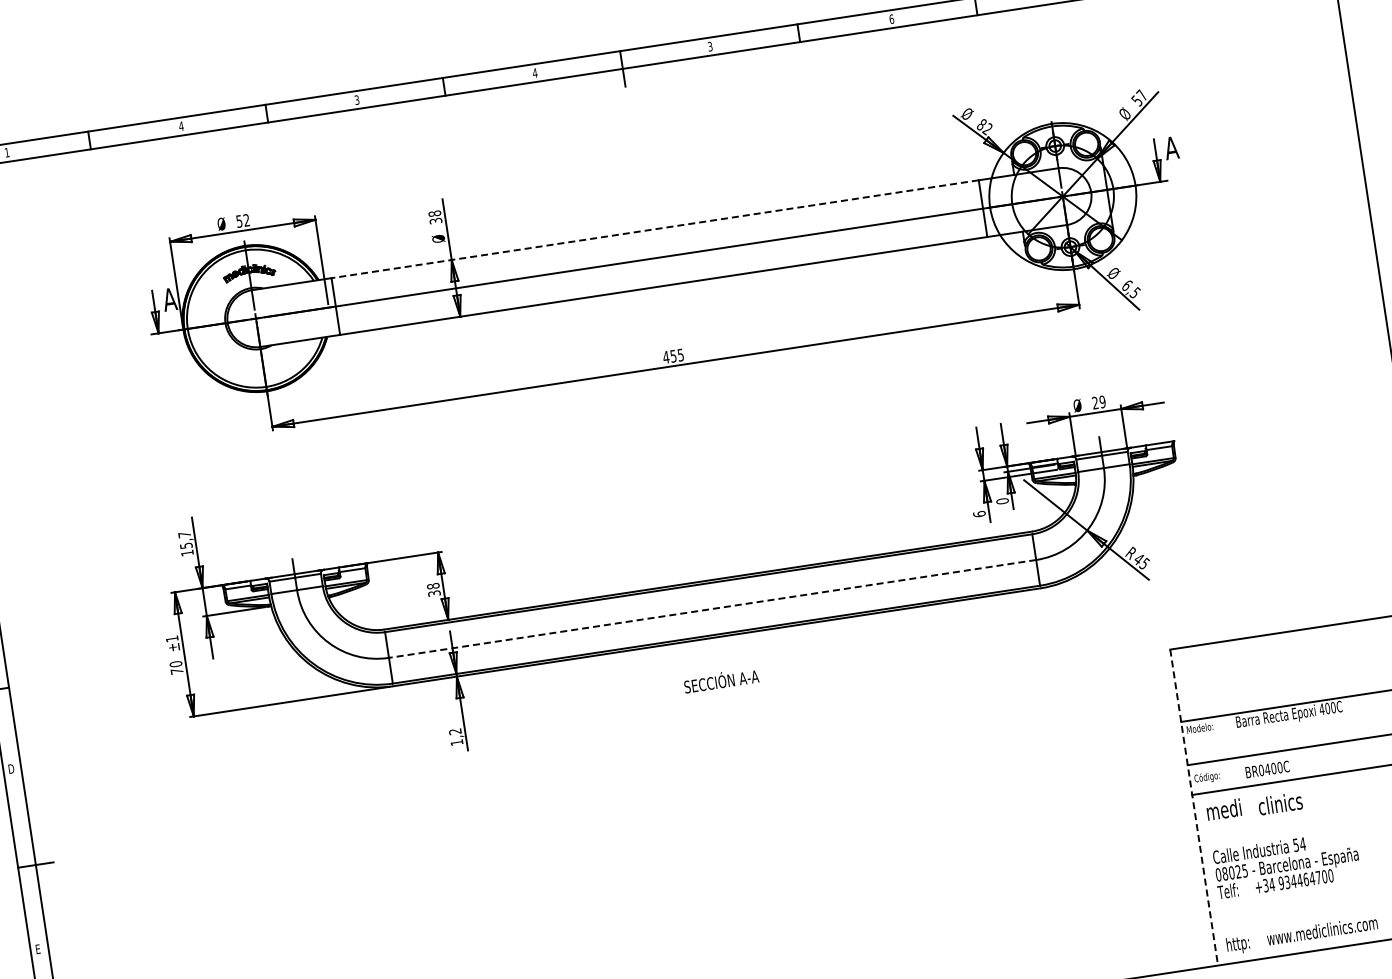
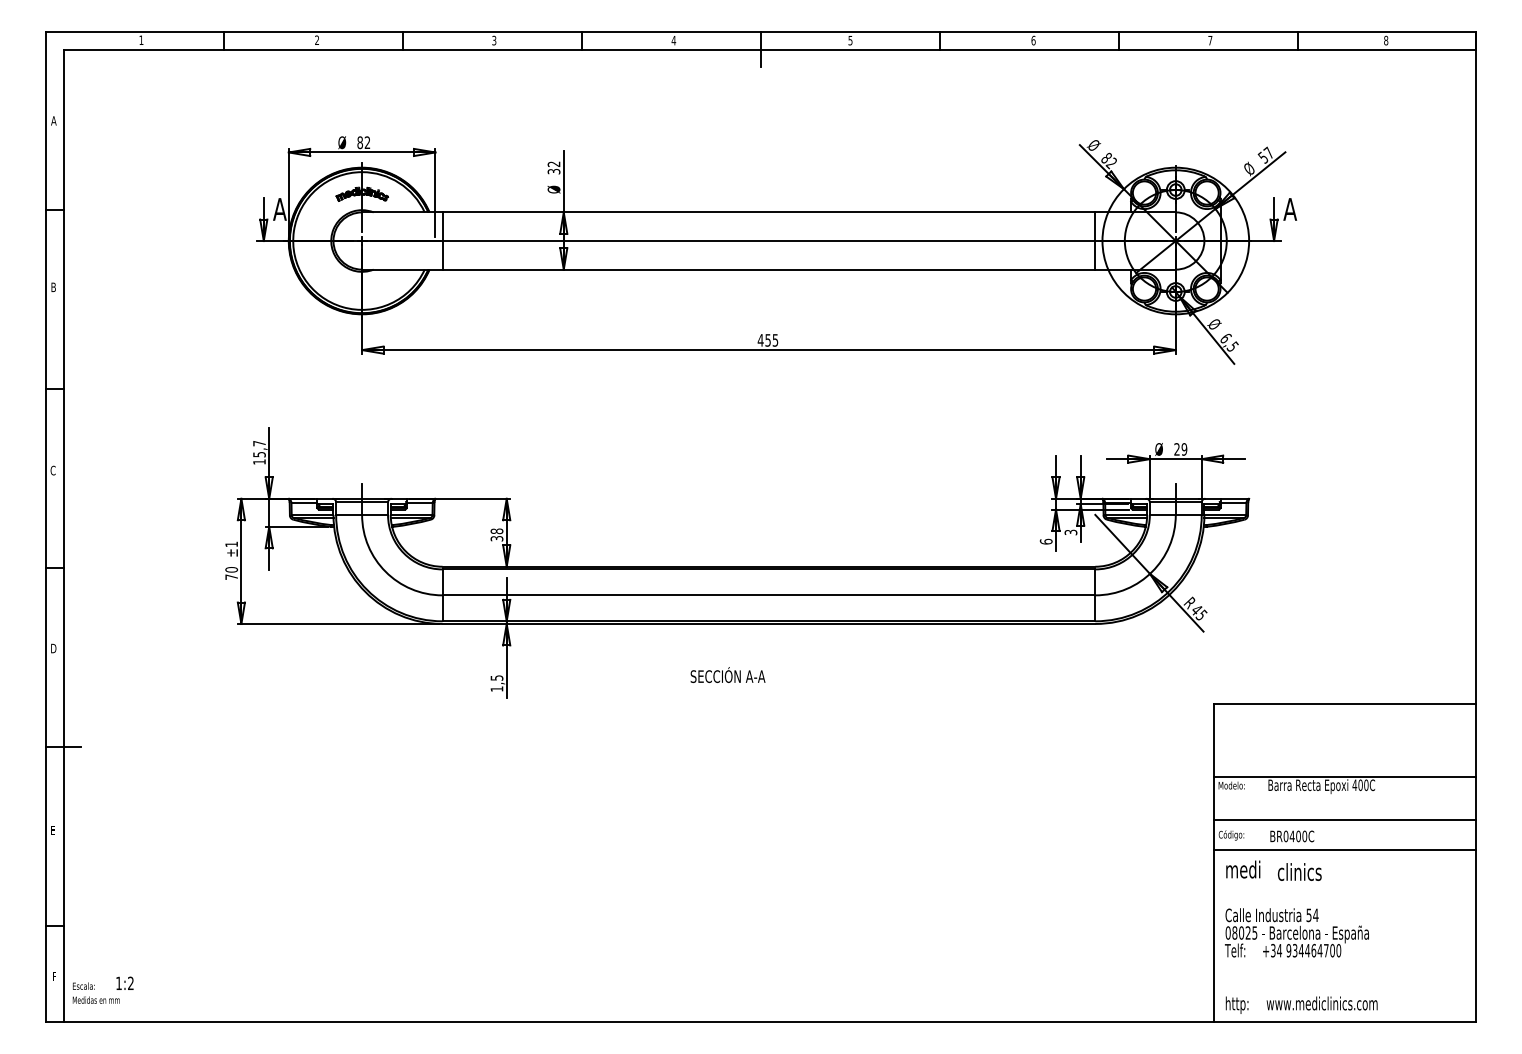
text: (710, 45) -> (850, 39), 3 -> 5
text: (180, 125) -> (316, 39), 4 -> 2
text: (434, 214) -> (553, 164), 38 -> 32
text: (239, 221) -> (360, 142), 52 -> 82
line: (654, 229) -> (768, 212), dashed -> solid
text: (1002, 501) -> (1070, 532), 0 -> 3
line: (712, 609) -> (768, 595), dashed -> solid
text: (720, 679) -> (727, 674), moved
text: (454, 731) -> (496, 677), 1,2 -> 1,5
line: (1194, 807) -> (1214, 863), dashed -> solid

